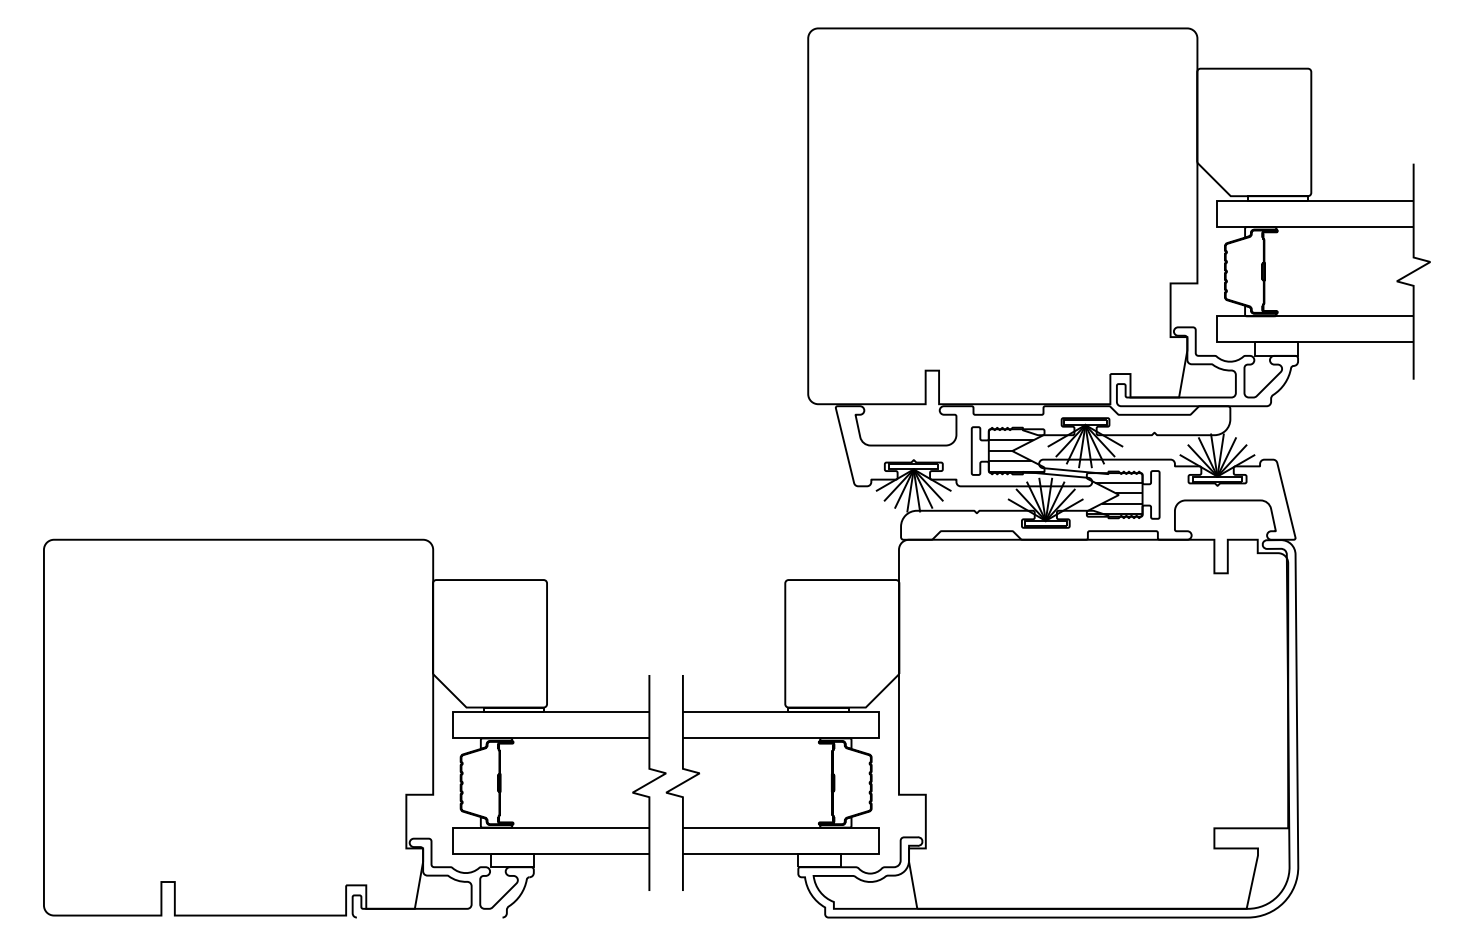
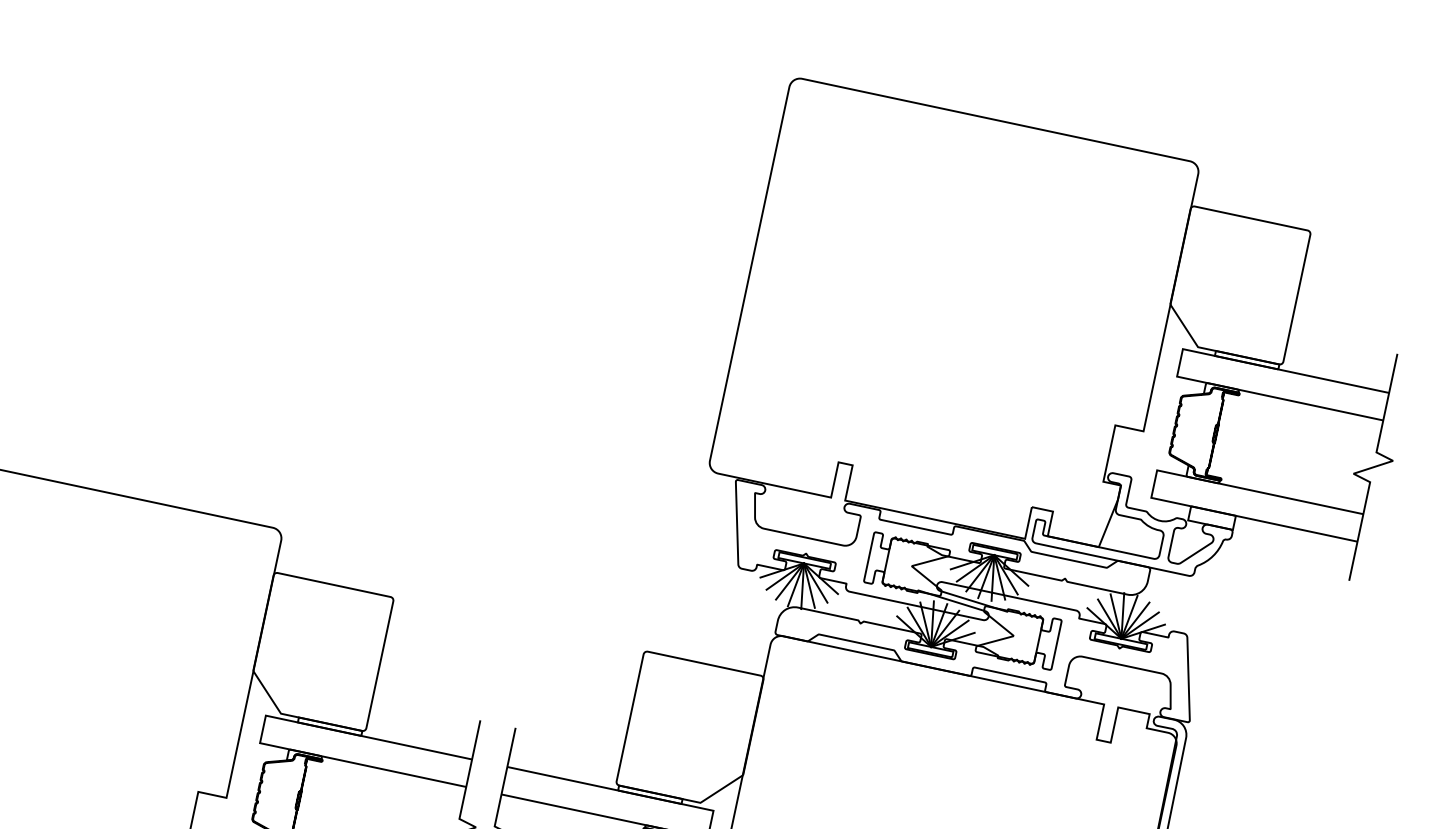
hatch: (1016, 455) -> (915, 571), removed
hatch: (1114, 498) -> (1008, 638), removed

